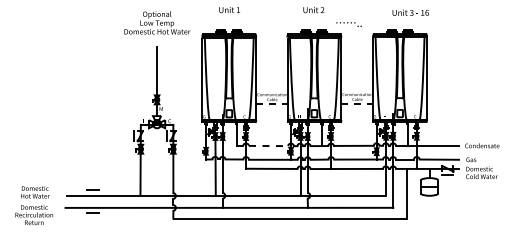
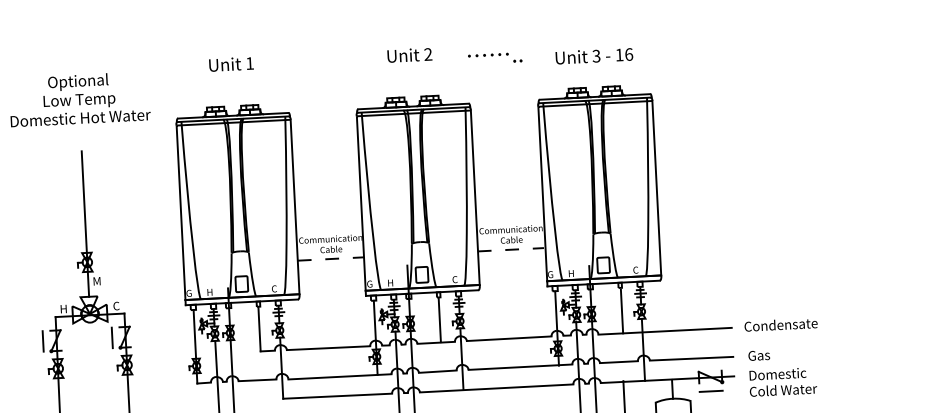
text: (410, 12) -> (593, 55), moved
text: (348, 24) -> (494, 58), moved
line: (268, 146) -> (328, 349), dashed -> solid

